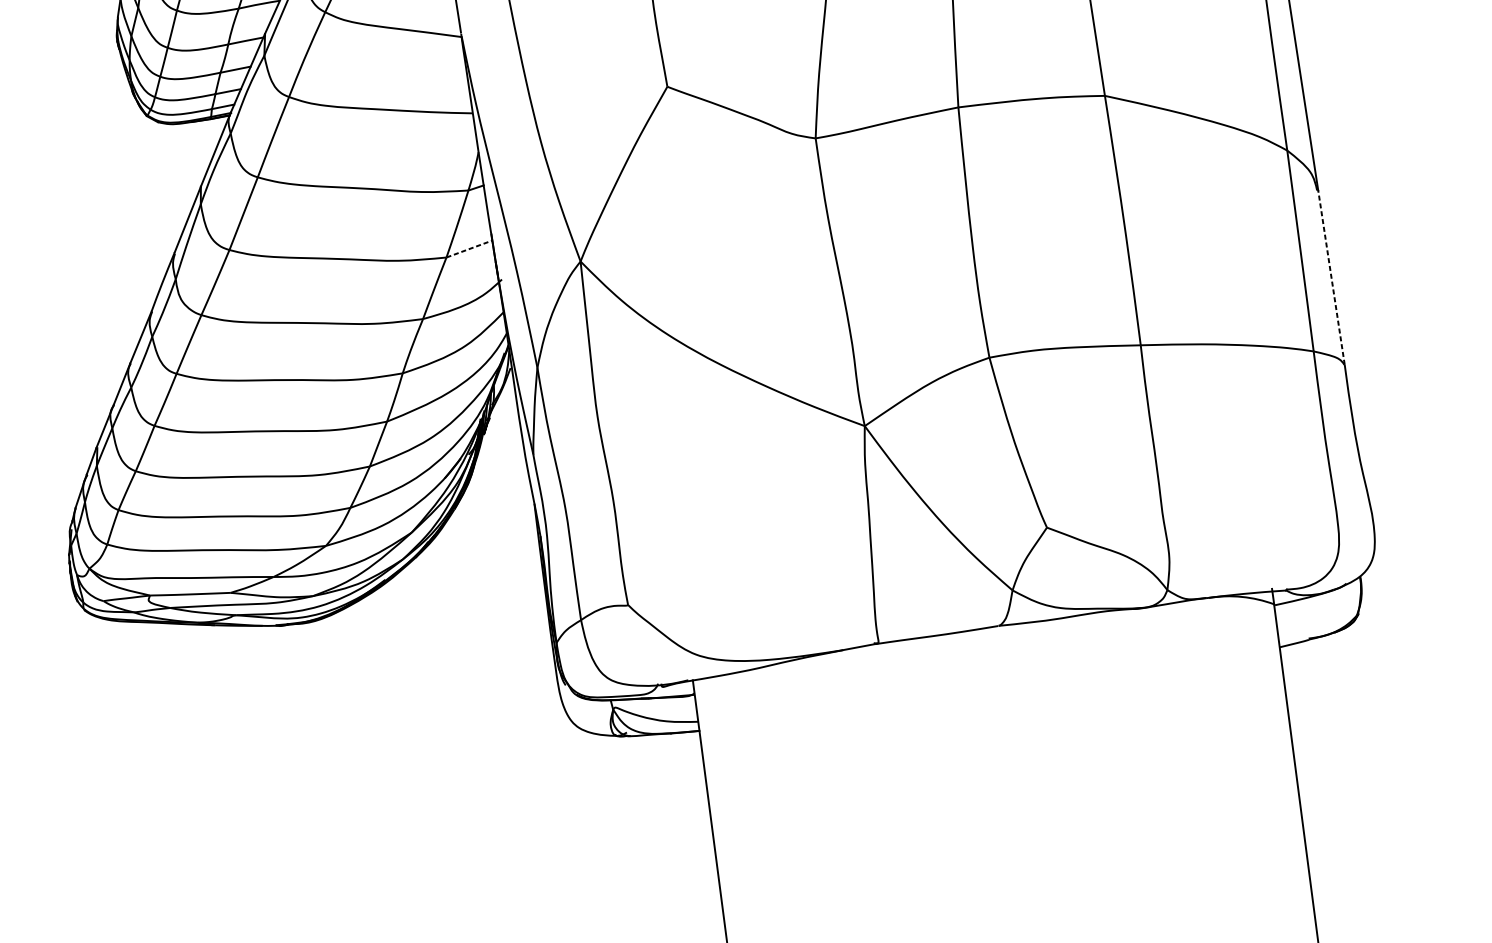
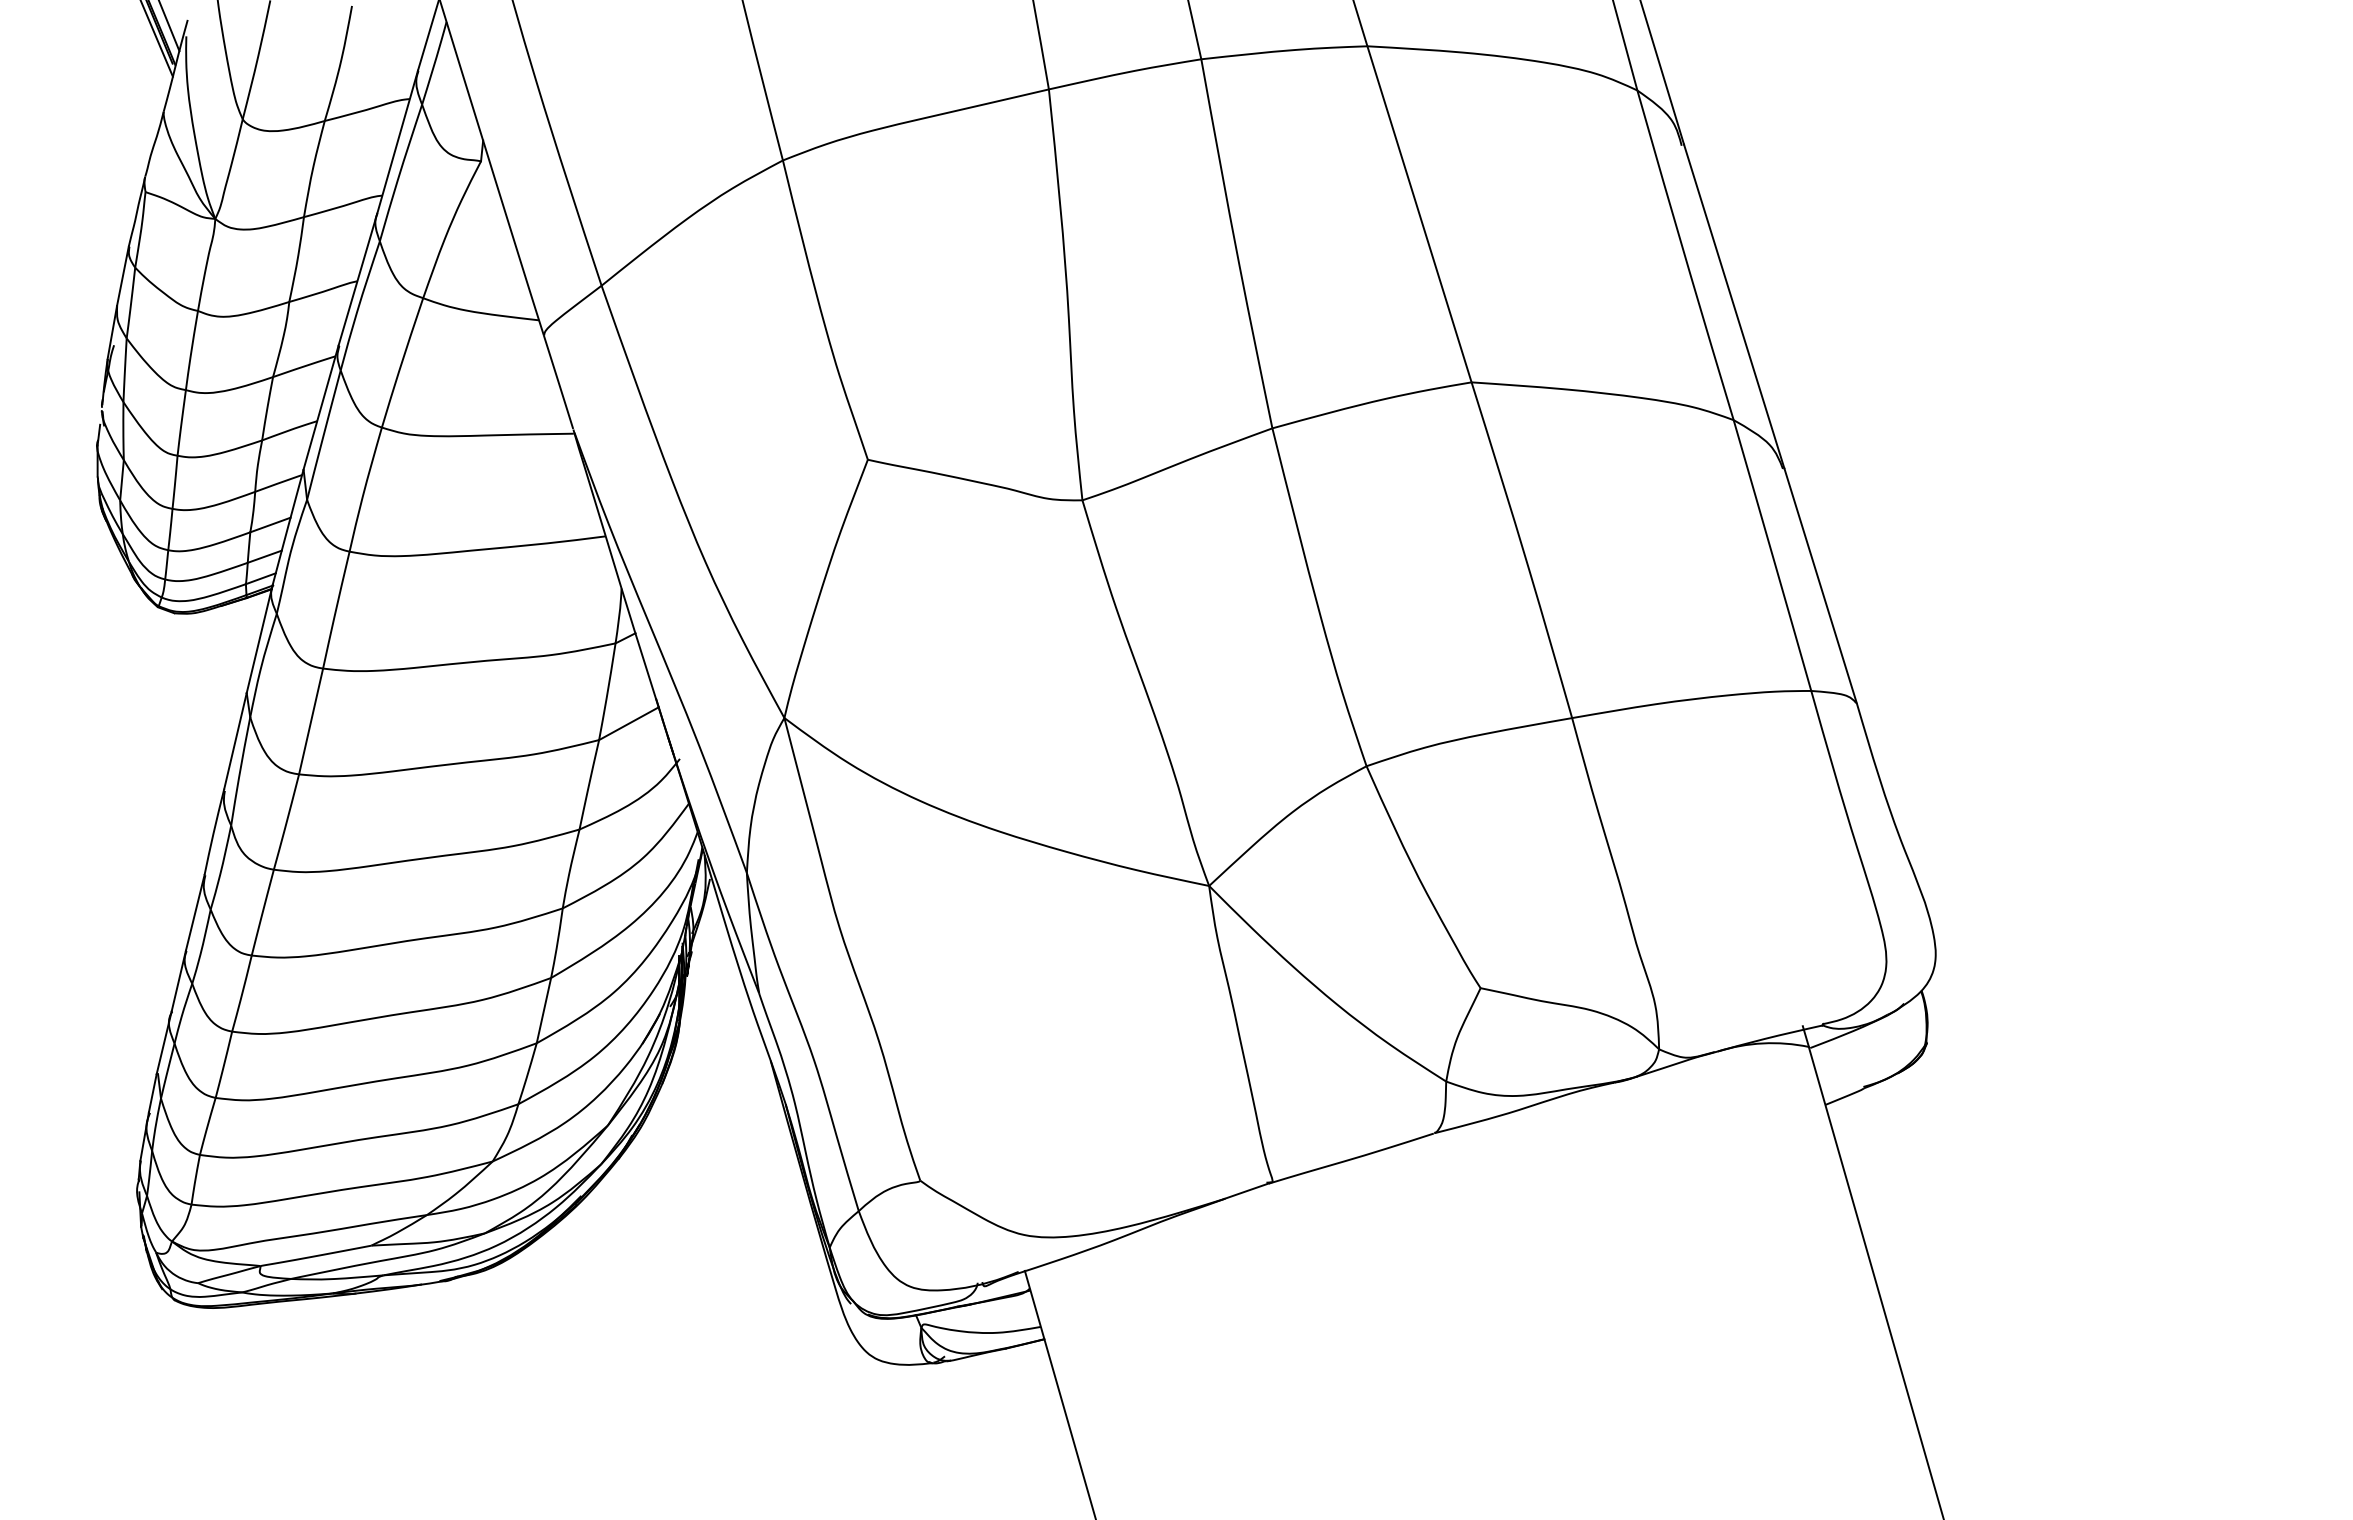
line: (469, 248) -> (629, 723), dashed -> solid
line: (1331, 277) -> (1820, 585), dashed -> solid

